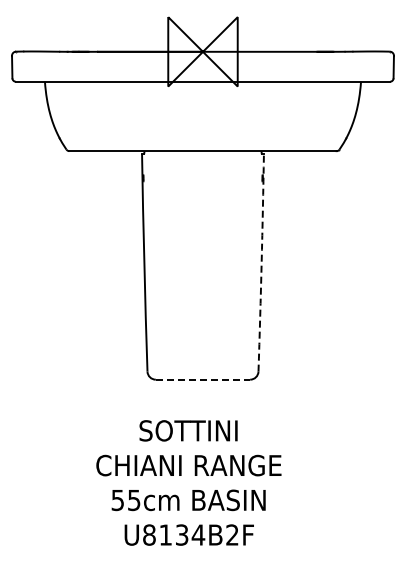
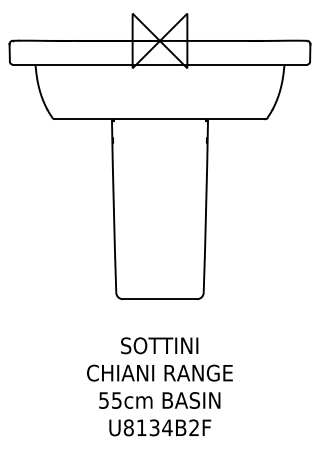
arc: (261, 262) -> (206, 206), dashed -> solid
line: (203, 379) -> (160, 299), dashed -> solid
text: (188, 482) -> (159, 386), moved

